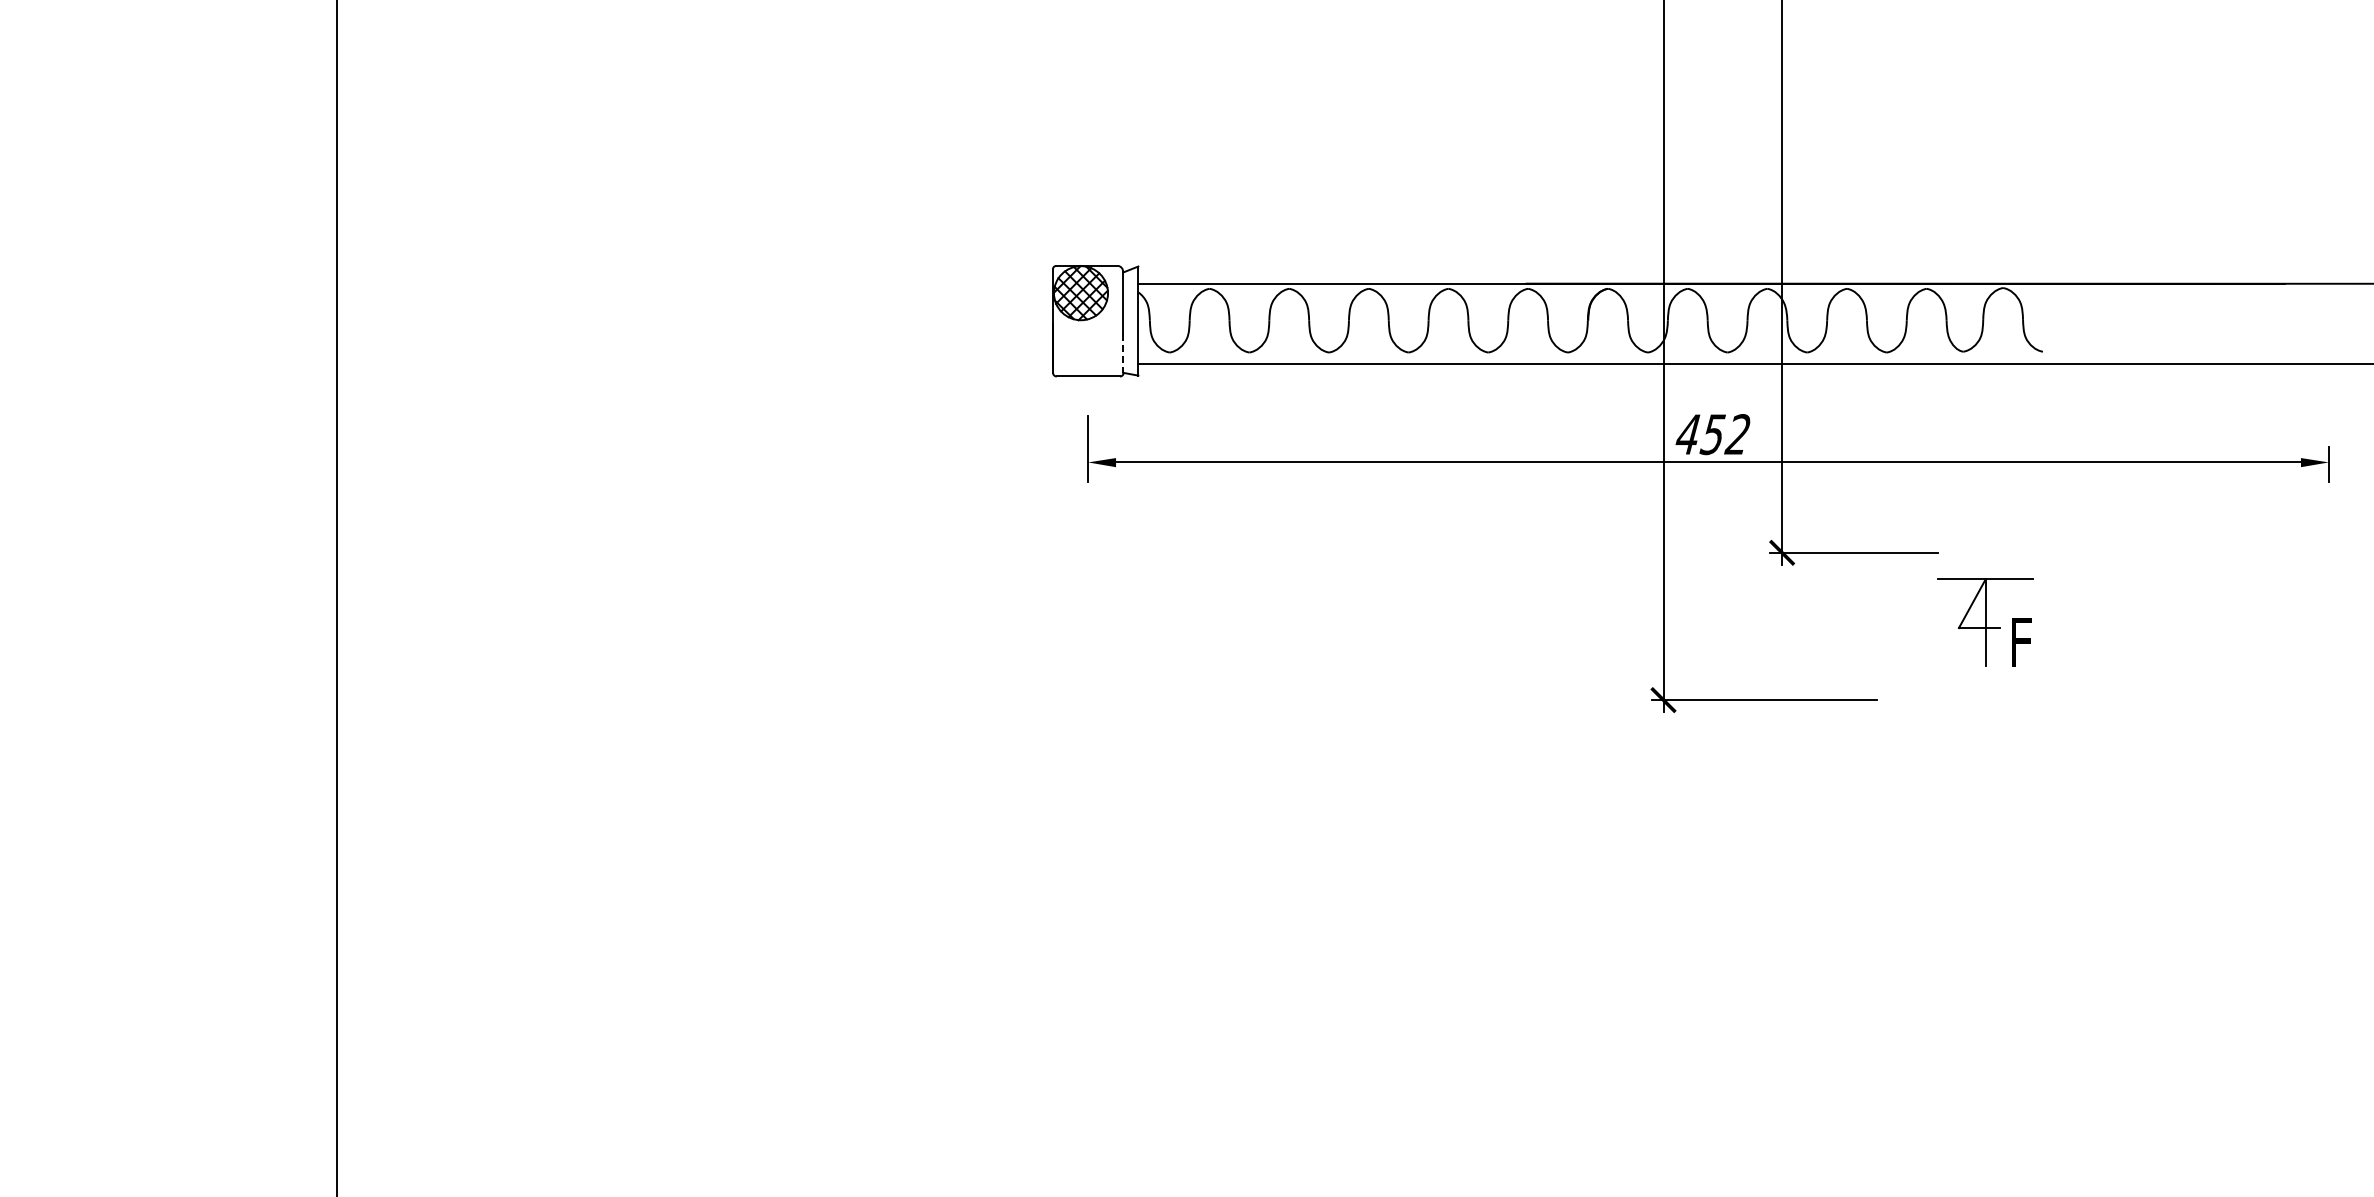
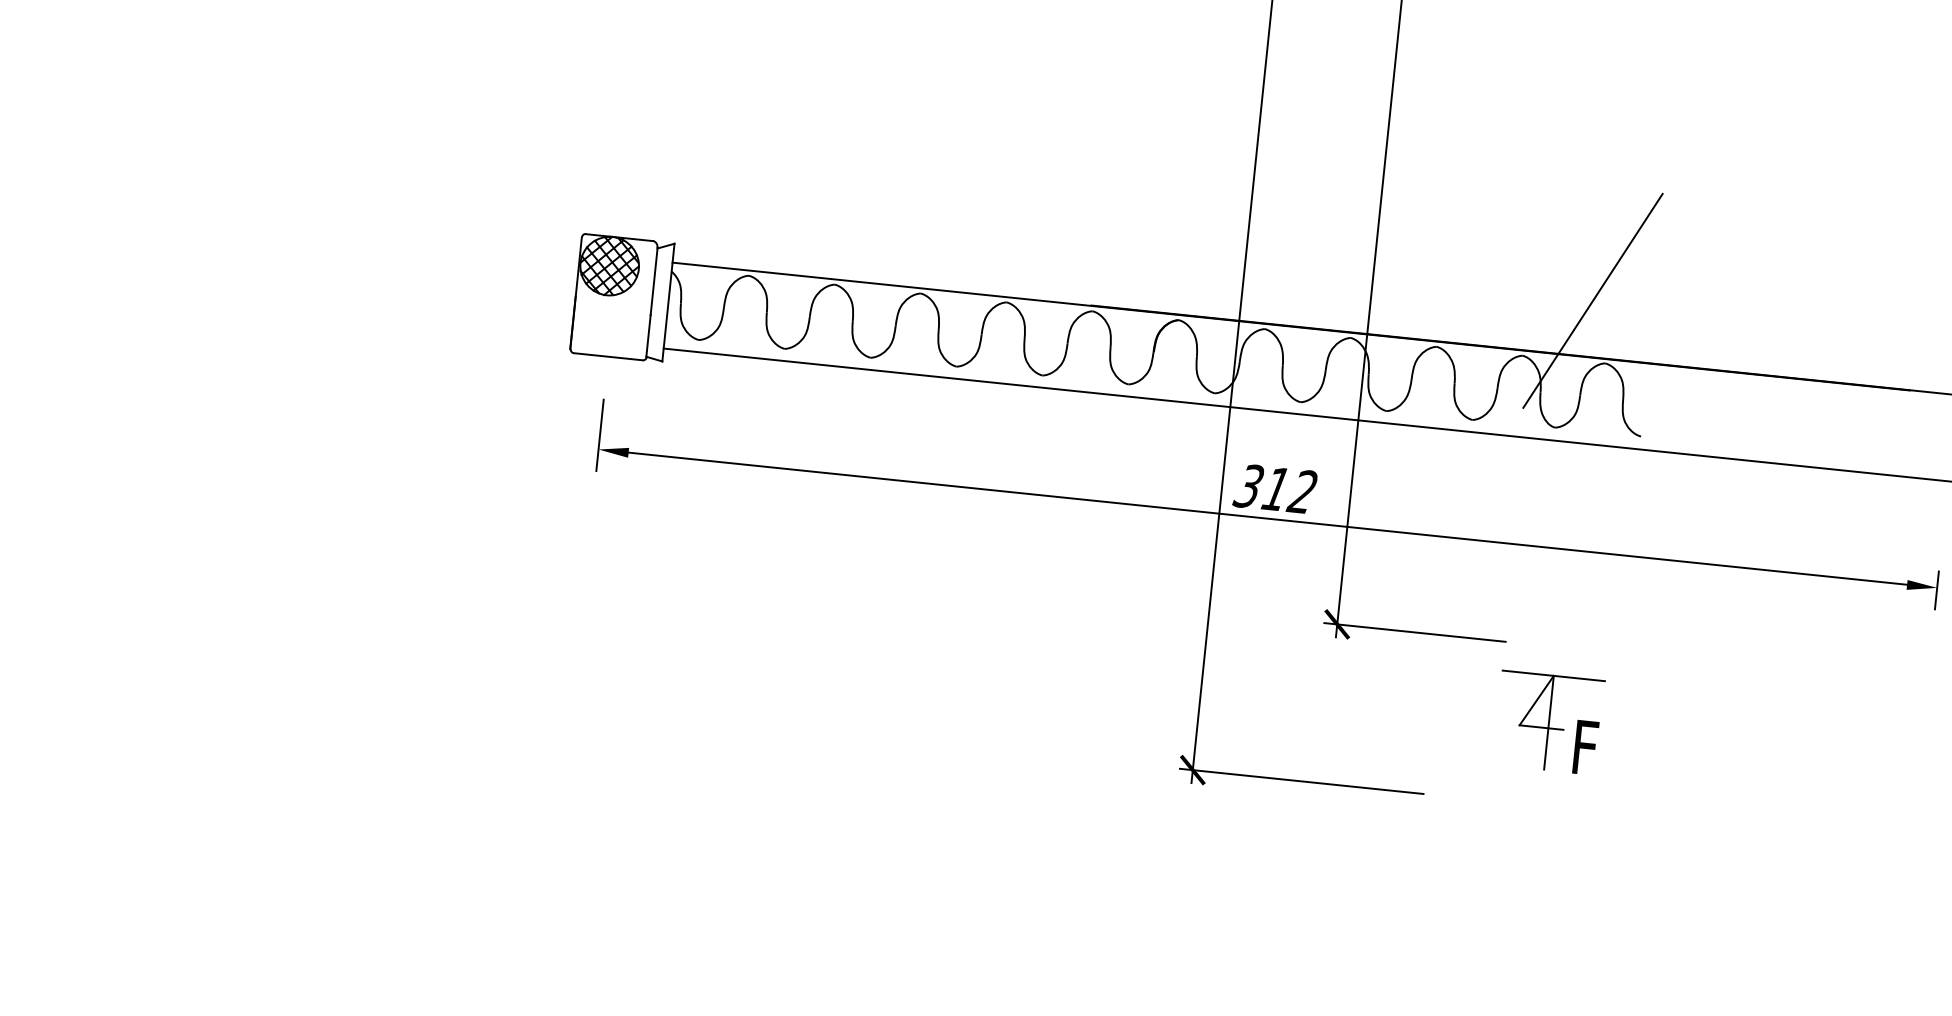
line: (1985, 231) -> (1592, 300), added
line: (1123, 354) -> (648, 337), dashed -> solid
text: (1699, 434) -> (1261, 487), 452 -> 312

